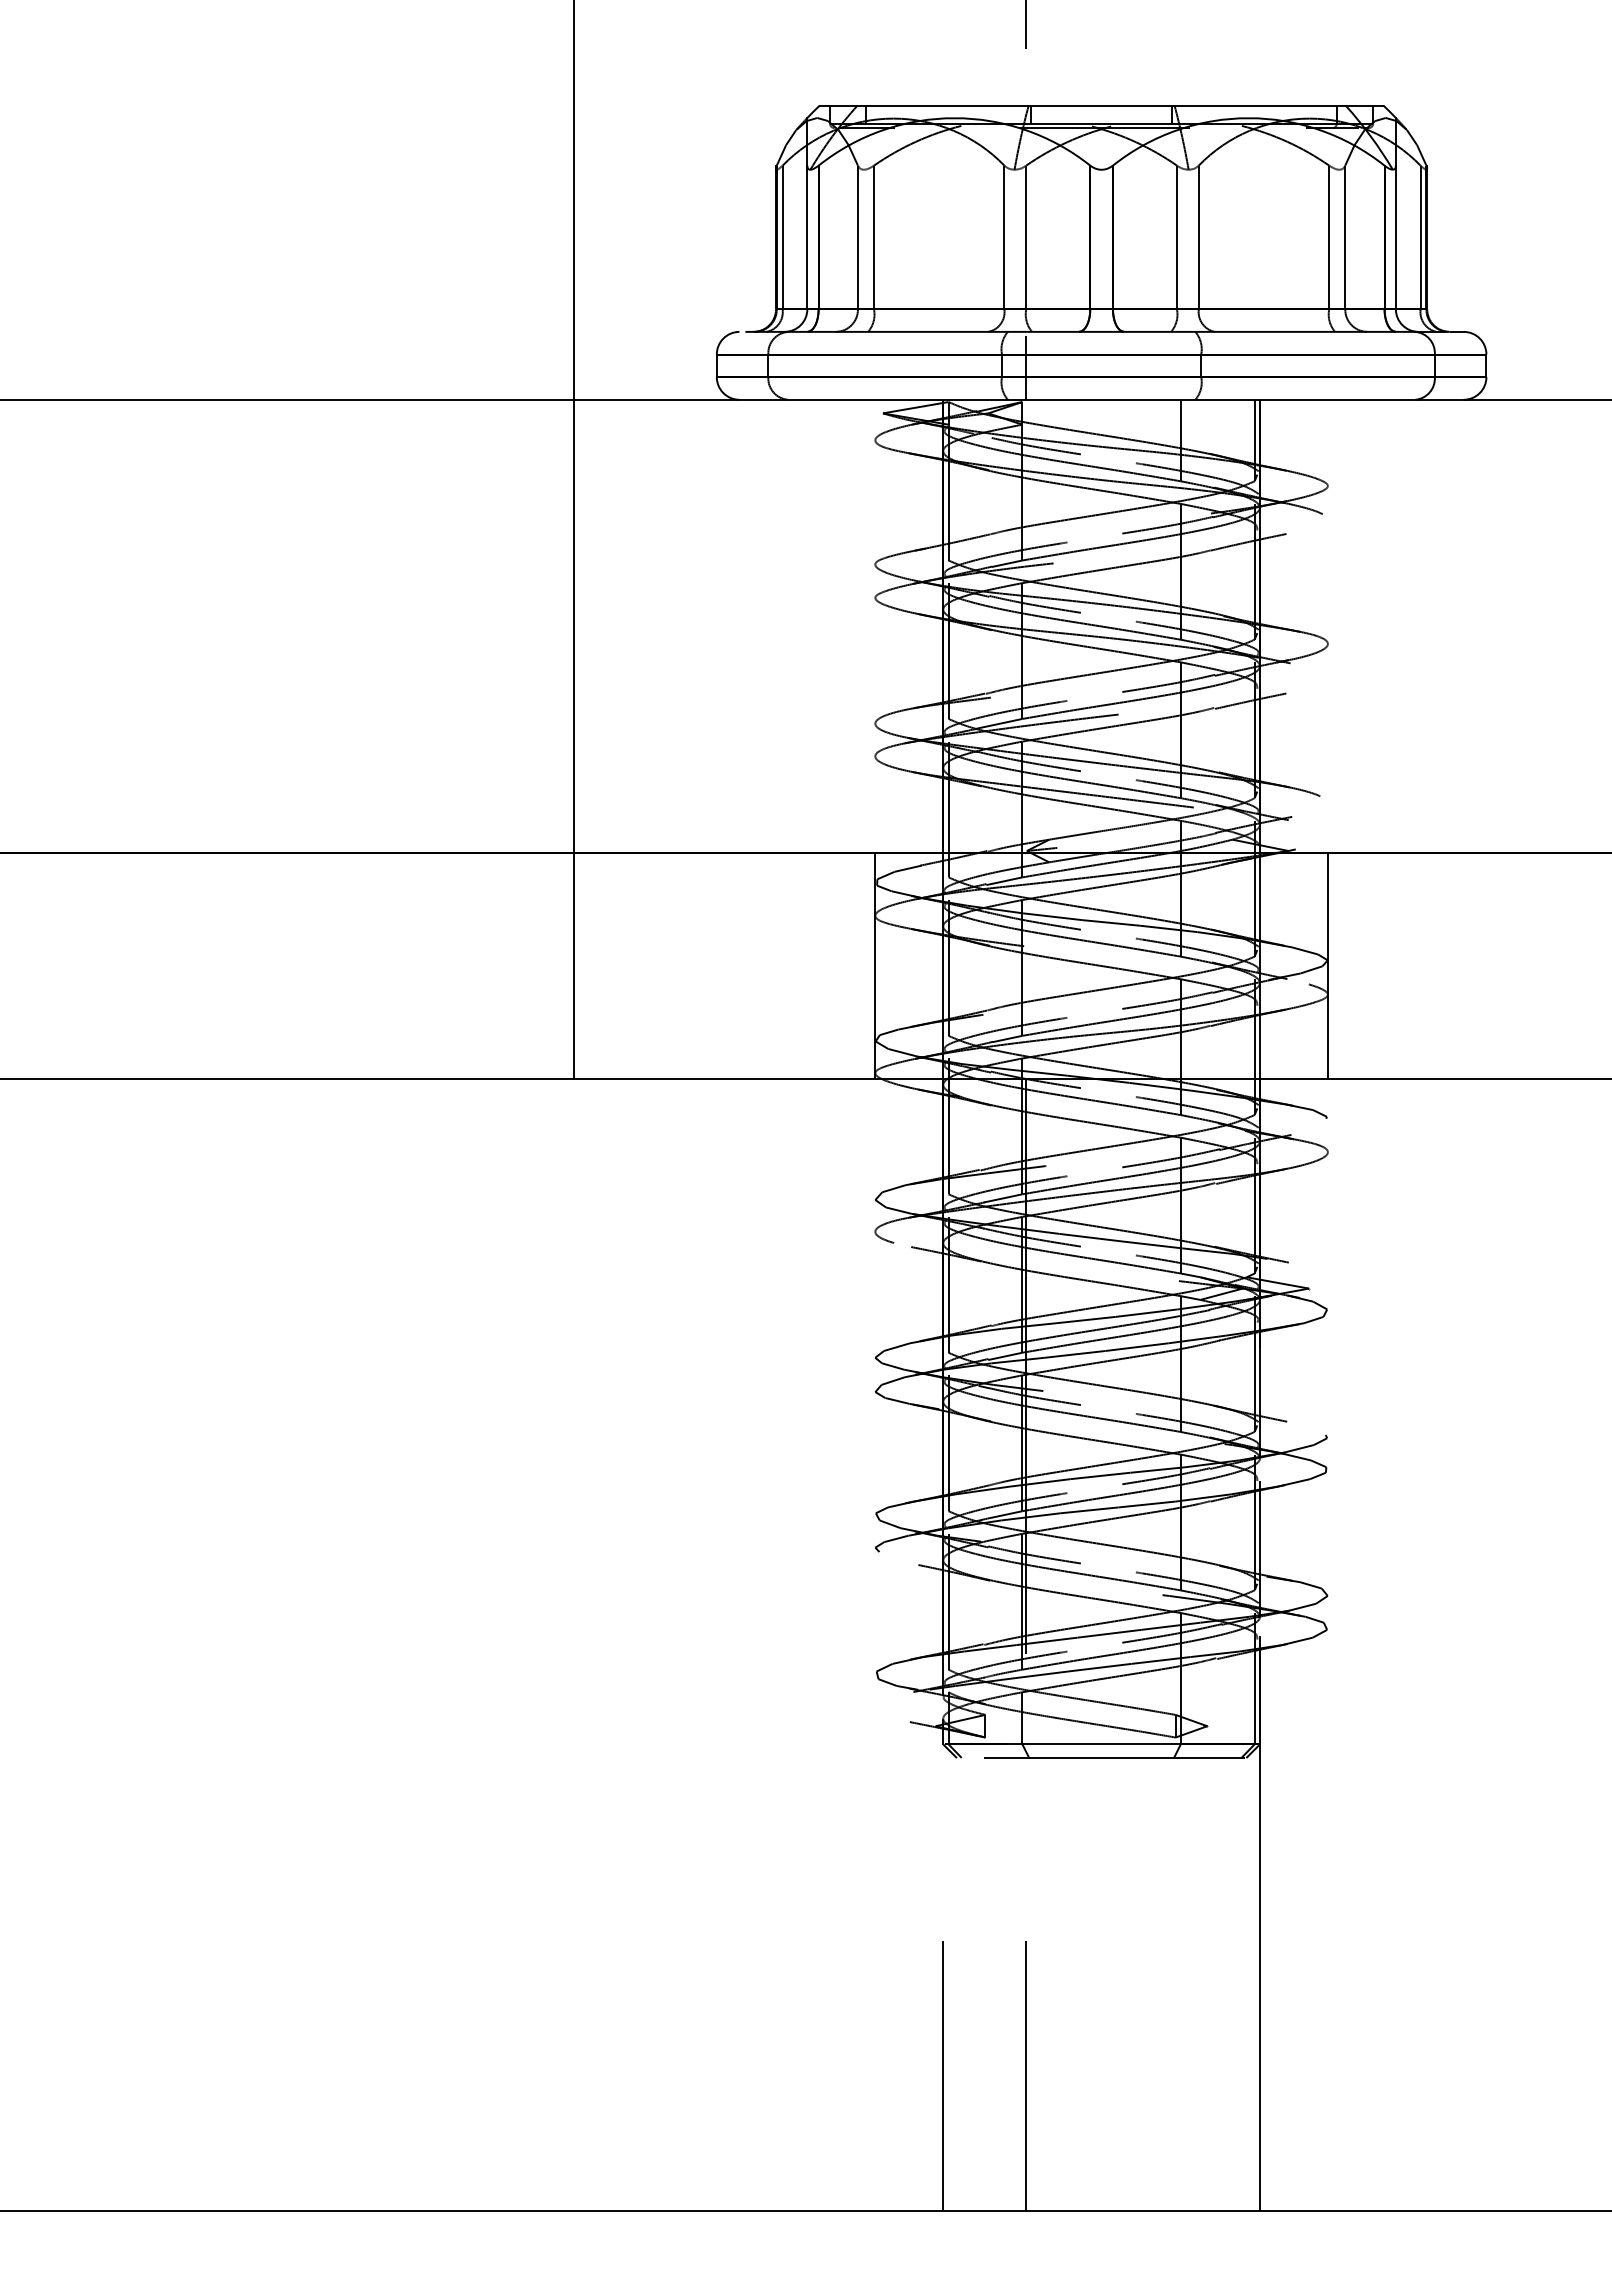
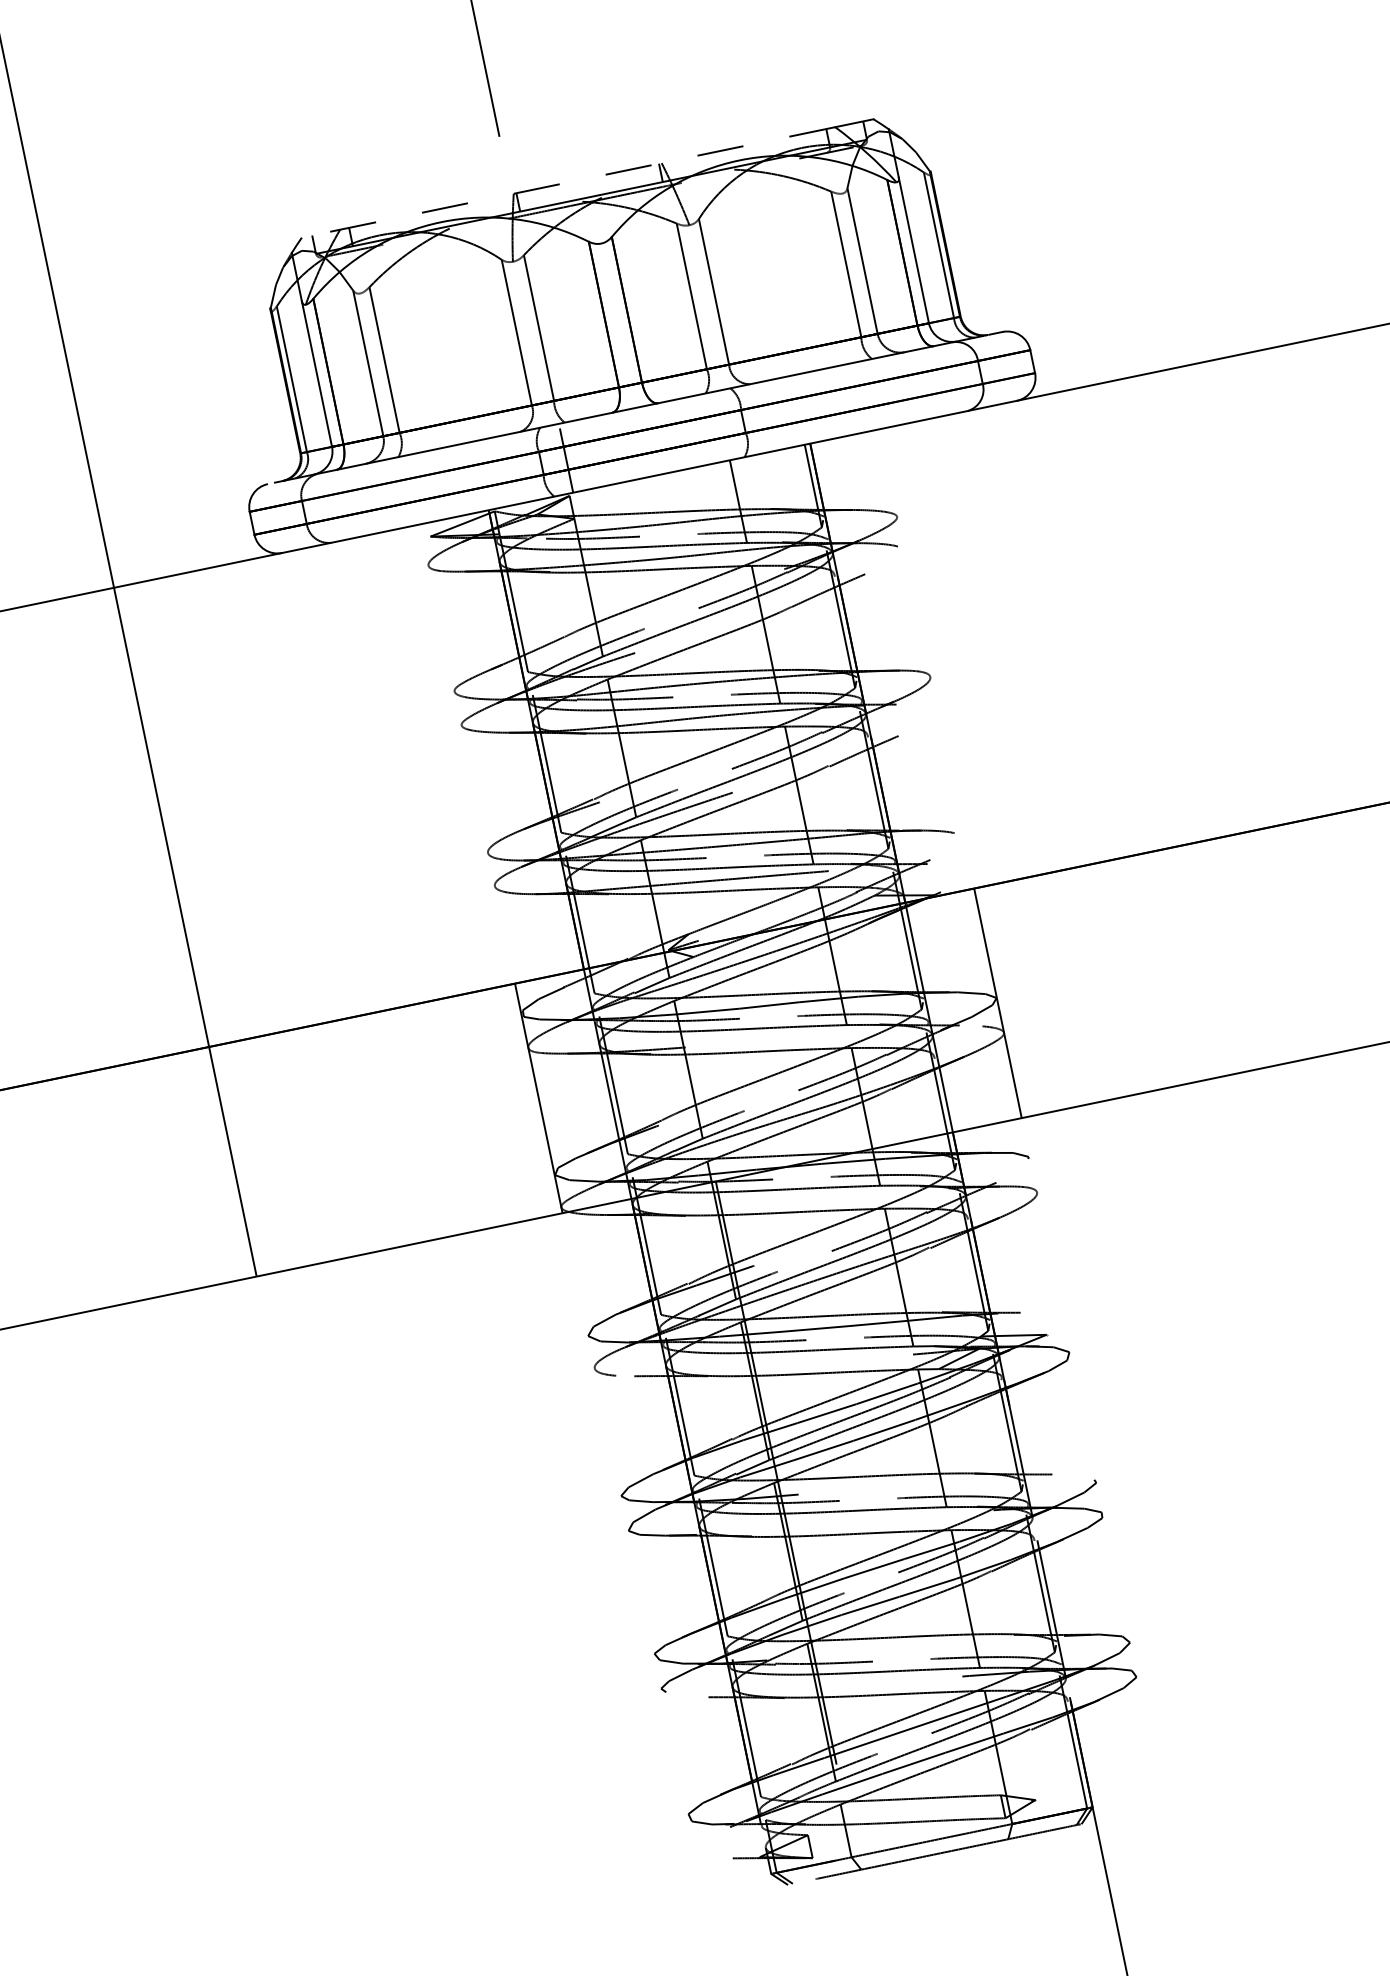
line: (1082, 105) -> (568, 182), solid -> dashed

